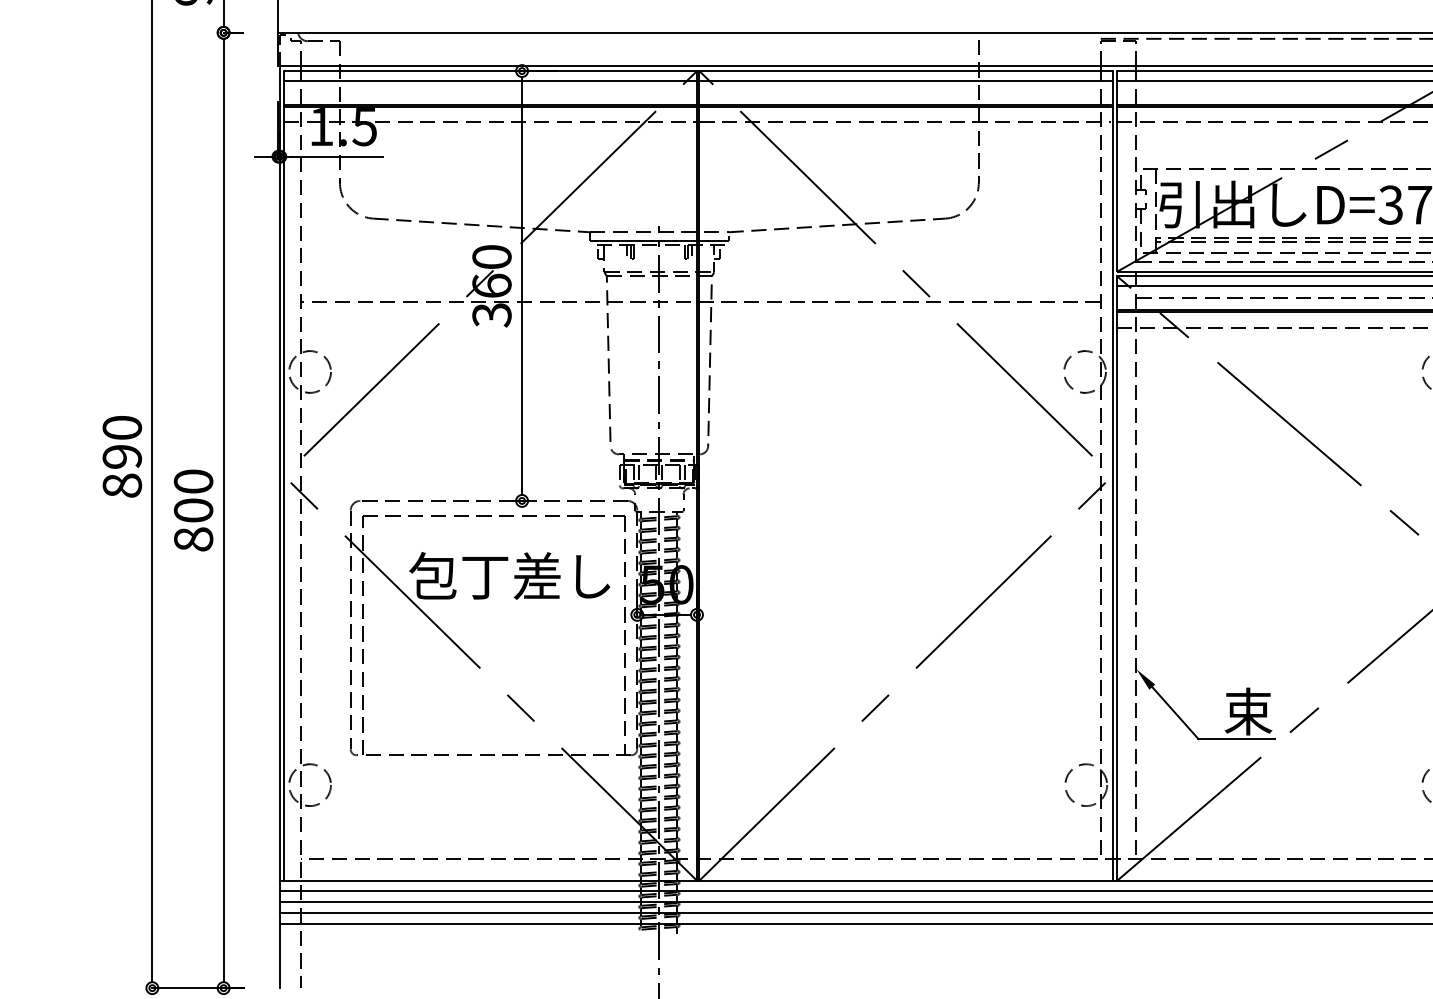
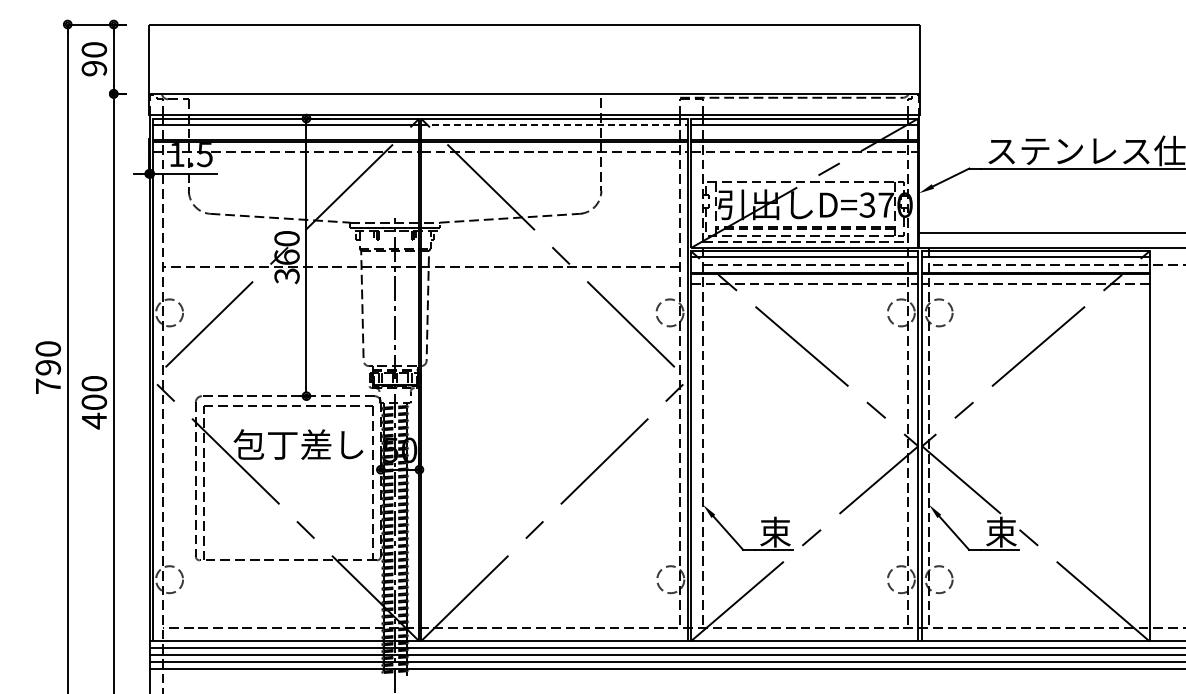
line: (906, 80) -> (554, 124), solid -> dashed
text: (122, 485) -> (48, 386), 890 -> 790
text: (193, 538) -> (94, 420), 800 -> 400

